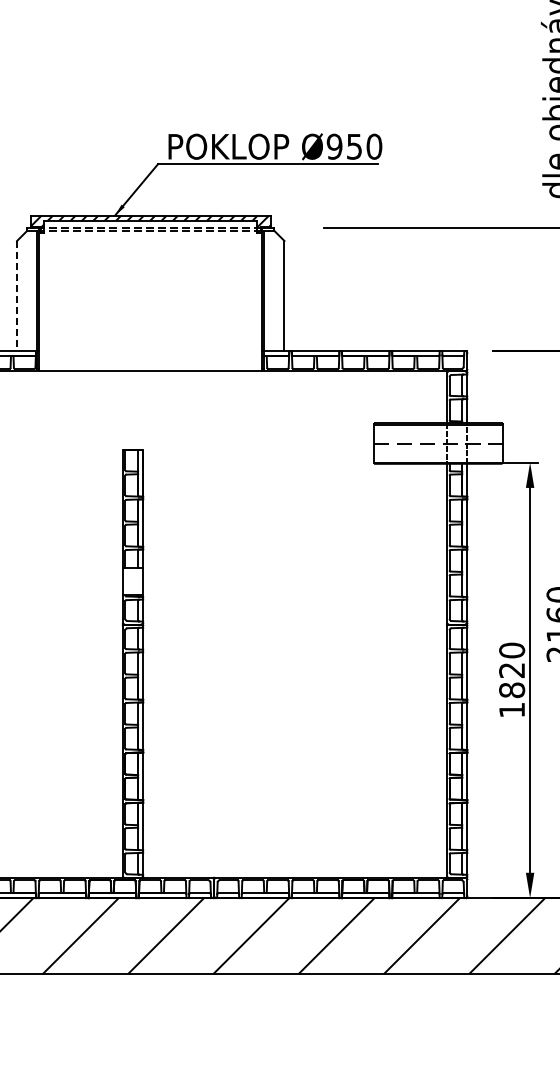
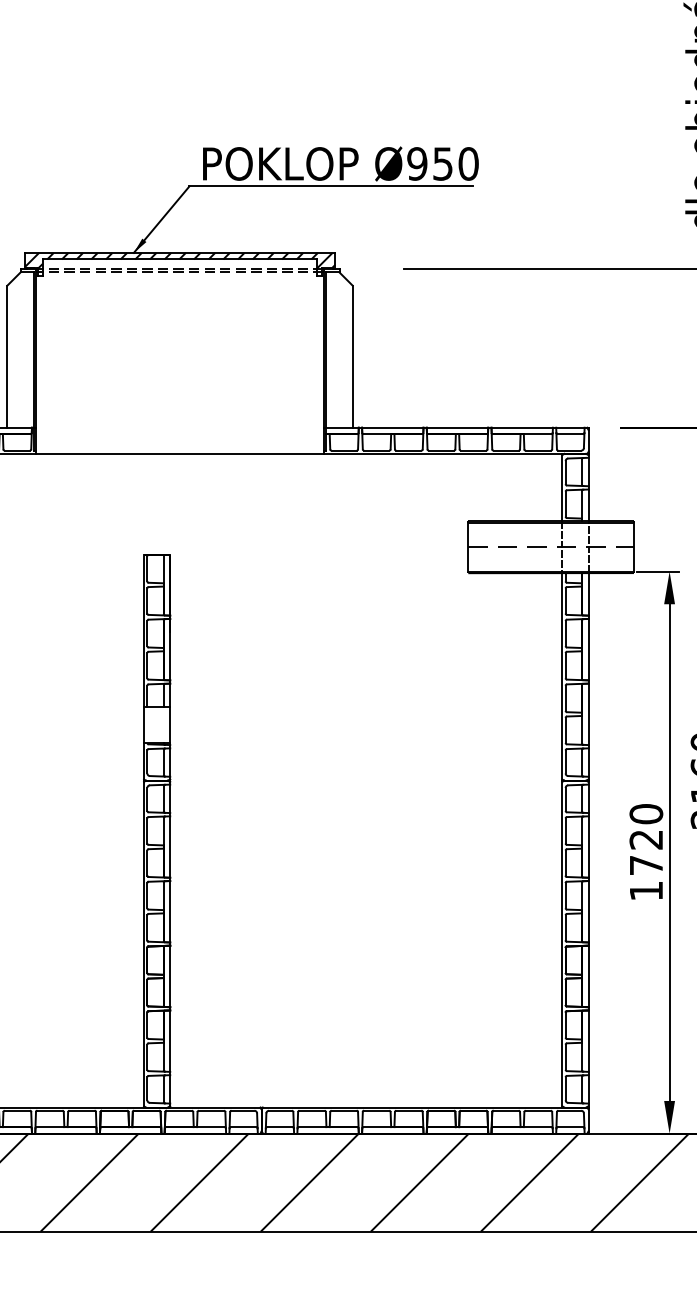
line: (17, 296) -> (8, 357), dashed -> solid
text: (512, 690) -> (646, 865), 1820 -> 1720

